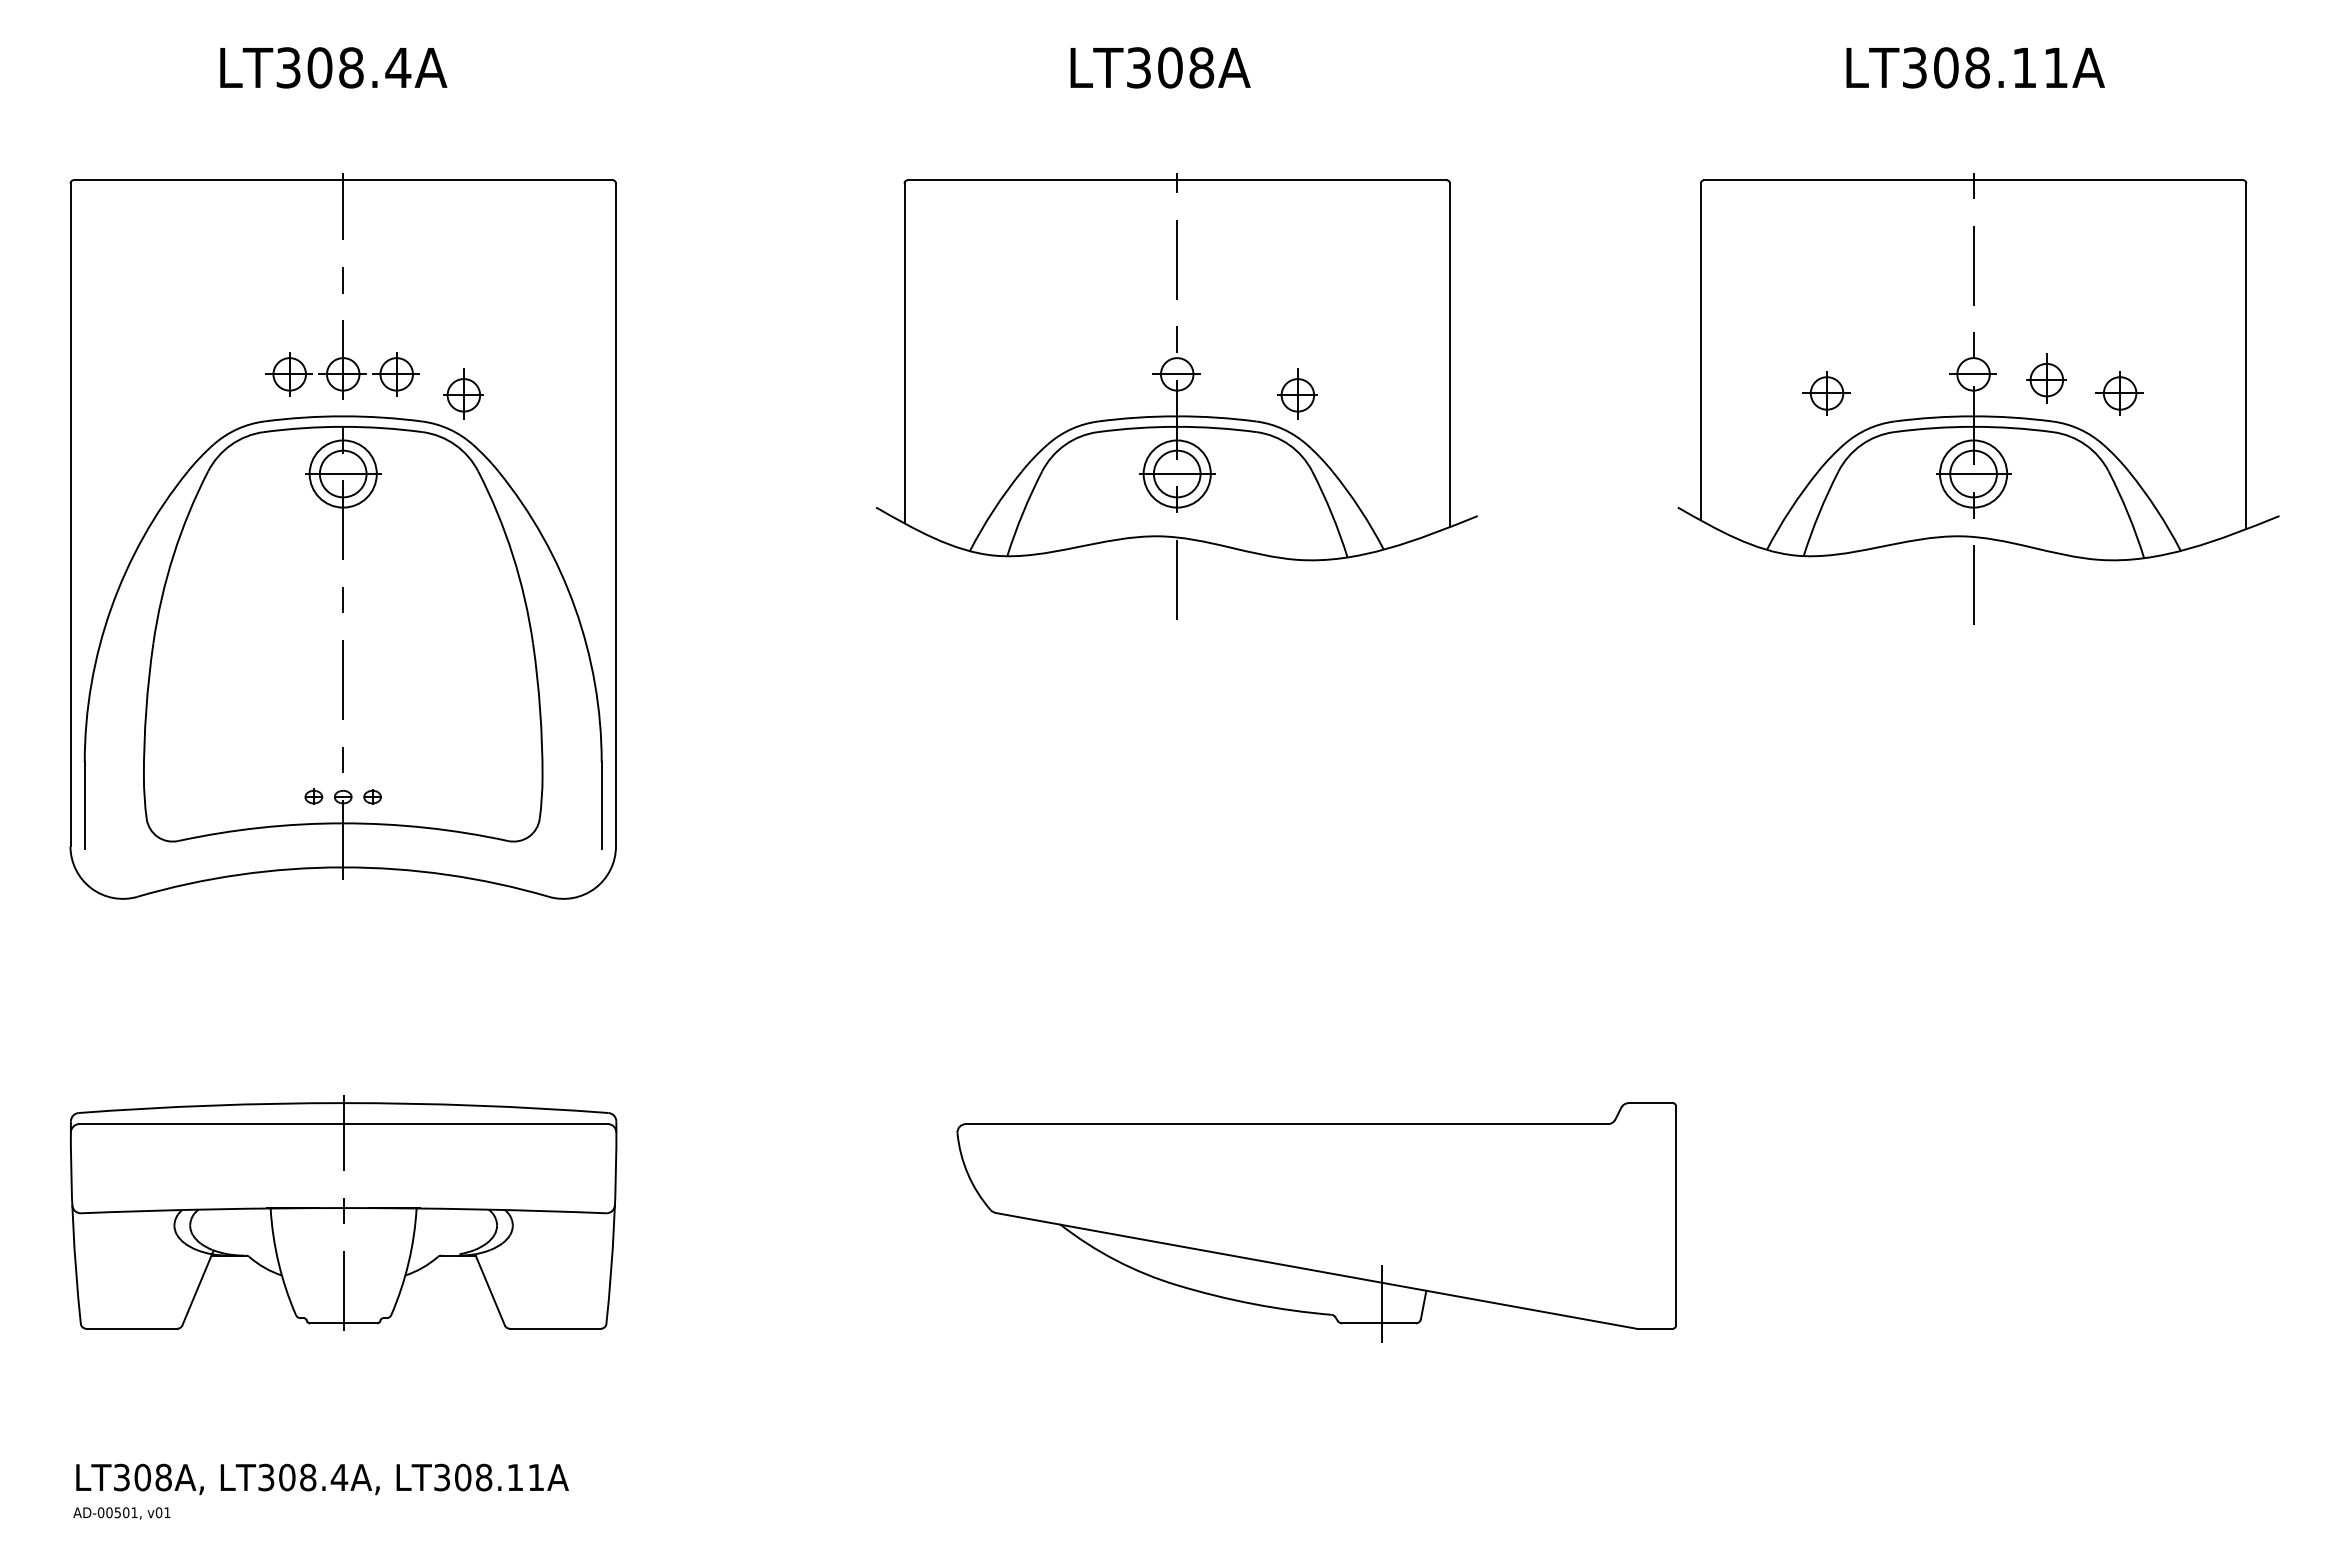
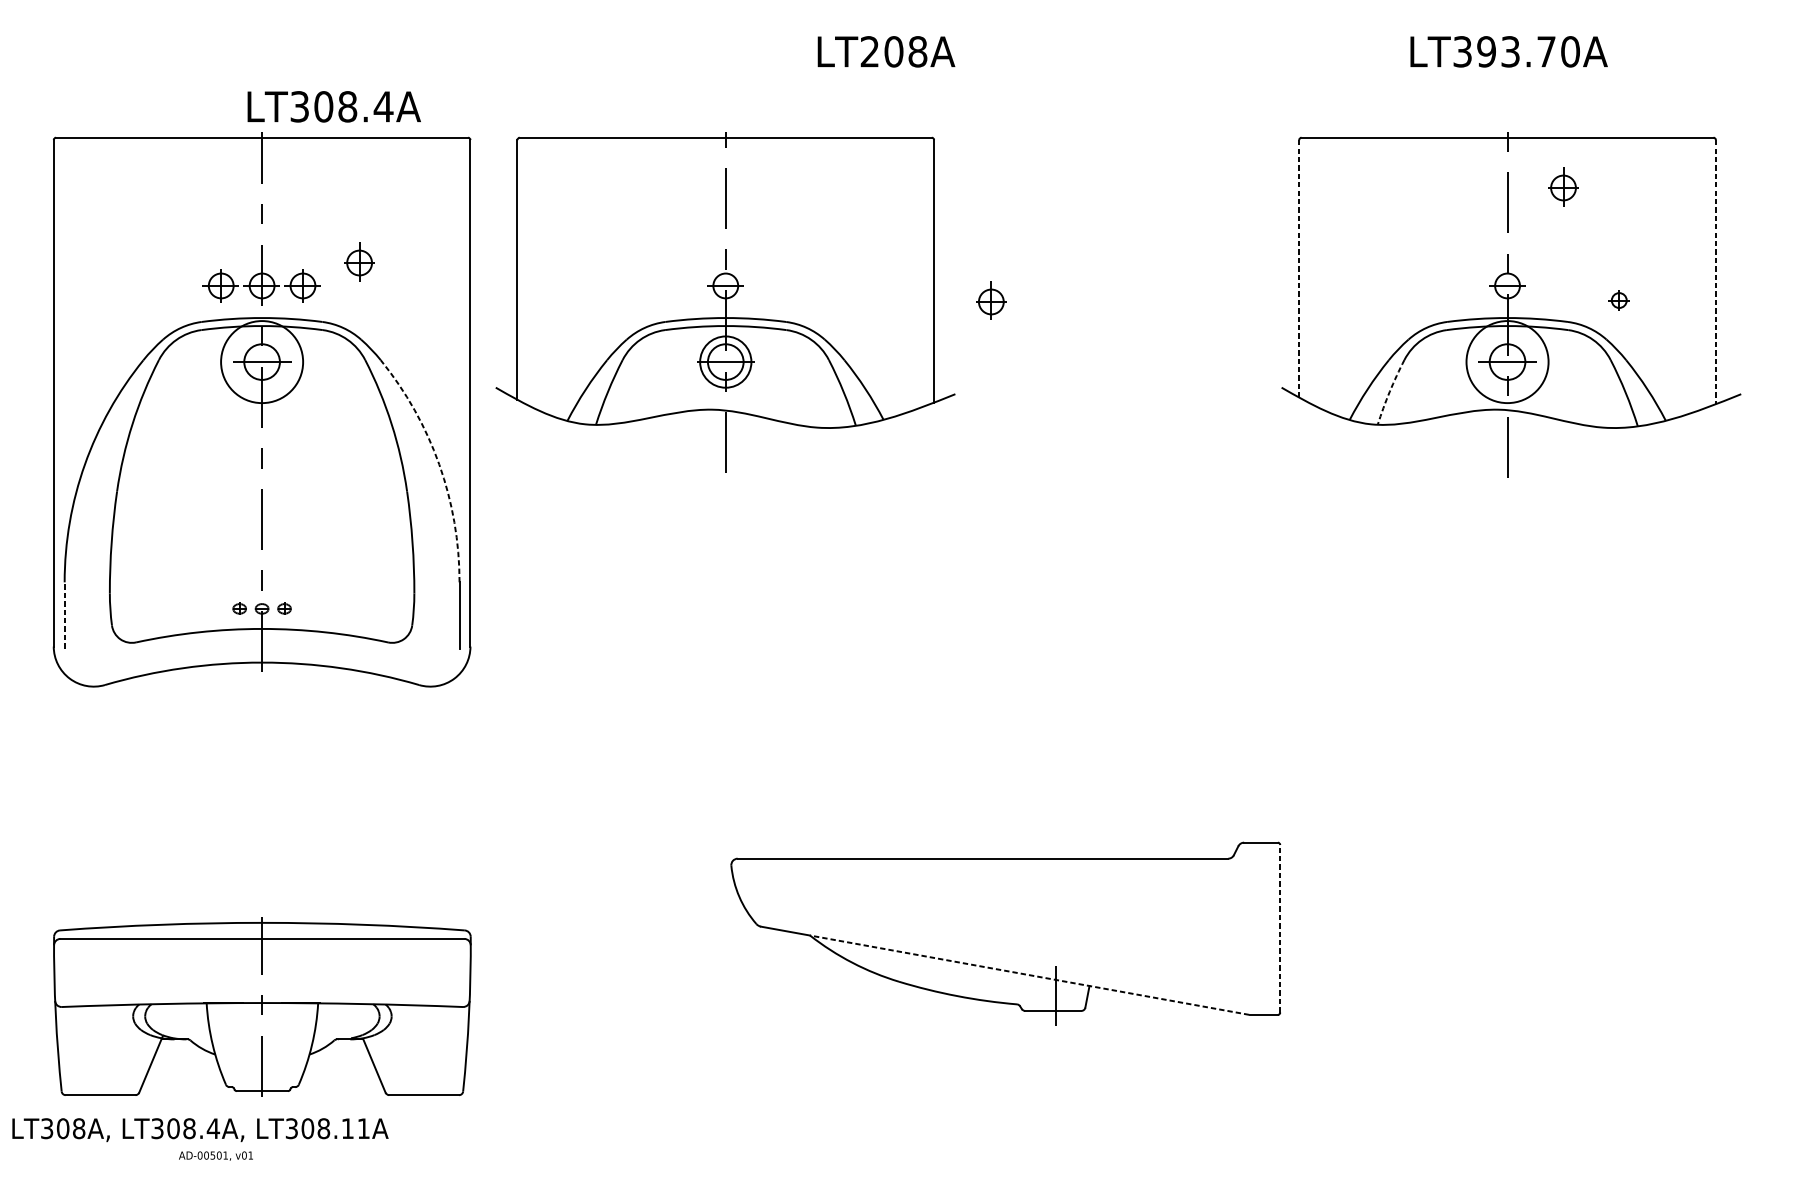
text: (333, 67) -> (334, 106), moved
text: (1138, 67) -> (869, 51), LT308A -> LT208A
text: (2000, 67) -> (1528, 51), LT308.11A -> LT393.70A
line: (1700, 351) -> (1298, 268), solid -> dashed
line: (2246, 356) -> (1716, 272), solid -> dashed
part: (2046, 378) -> (1563, 186), moved
part: (463, 393) -> (359, 261), moved
part: (1826, 393) -> (1395, 300), removed
part: (2119, 393) -> (1619, 300), size x0.6
part: (1176, 396) -> (725, 302), moved
circle: (342, 473) -> (261, 361), size x1.6
circle: (1973, 473) -> (1507, 361), size x1.6
arc: (1819, 513) -> (1389, 392), solid -> dashed
arc: (575, 608) -> (439, 464), solid -> dashed
line: (84, 805) -> (64, 615), solid -> dashed
part: (343, 1212) -> (262, 1006), moved
line: (1676, 1215) -> (1280, 928), solid -> dashed
line: (1347, 1276) -> (1029, 975), solid -> dashed
text: (322, 1479) -> (200, 1130), moved
text: (121, 1513) -> (215, 1156), moved

